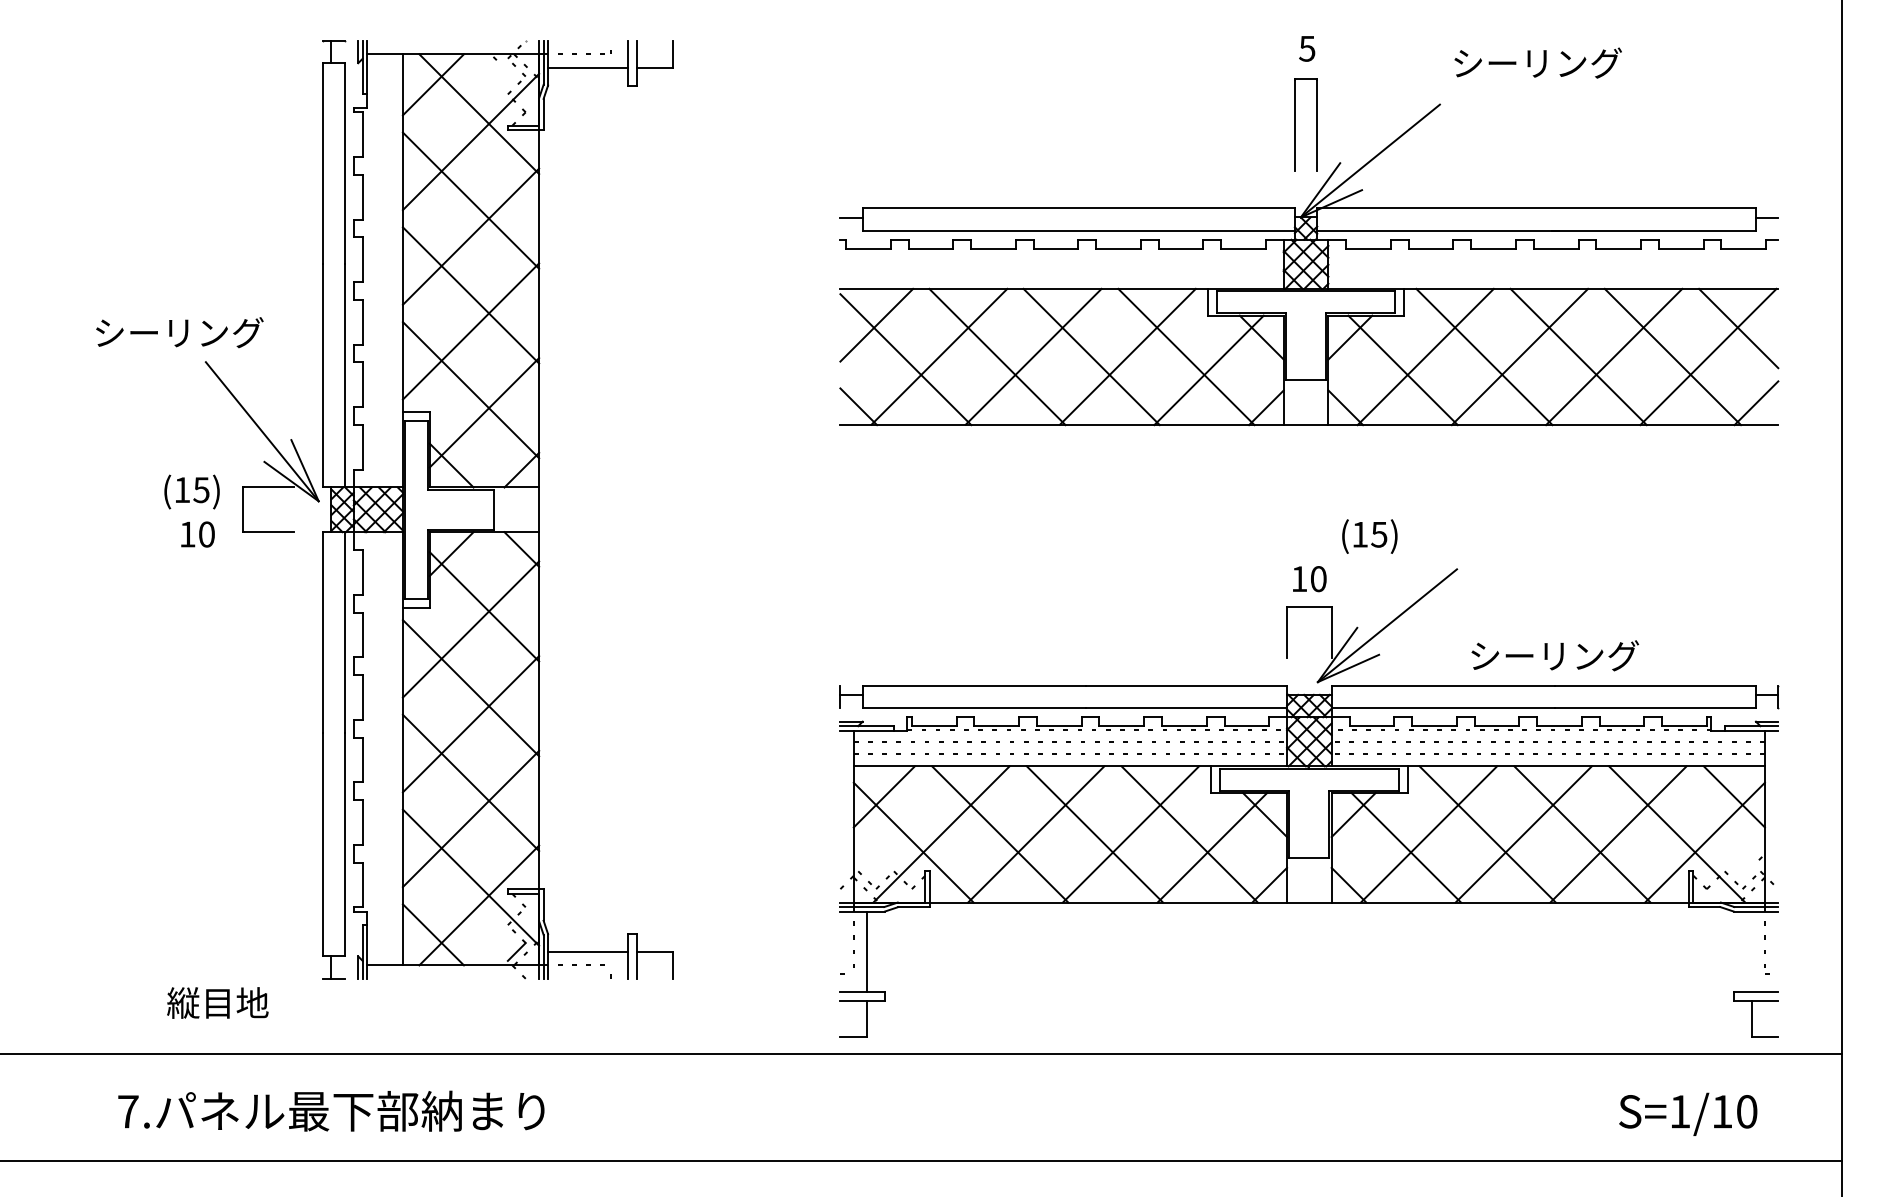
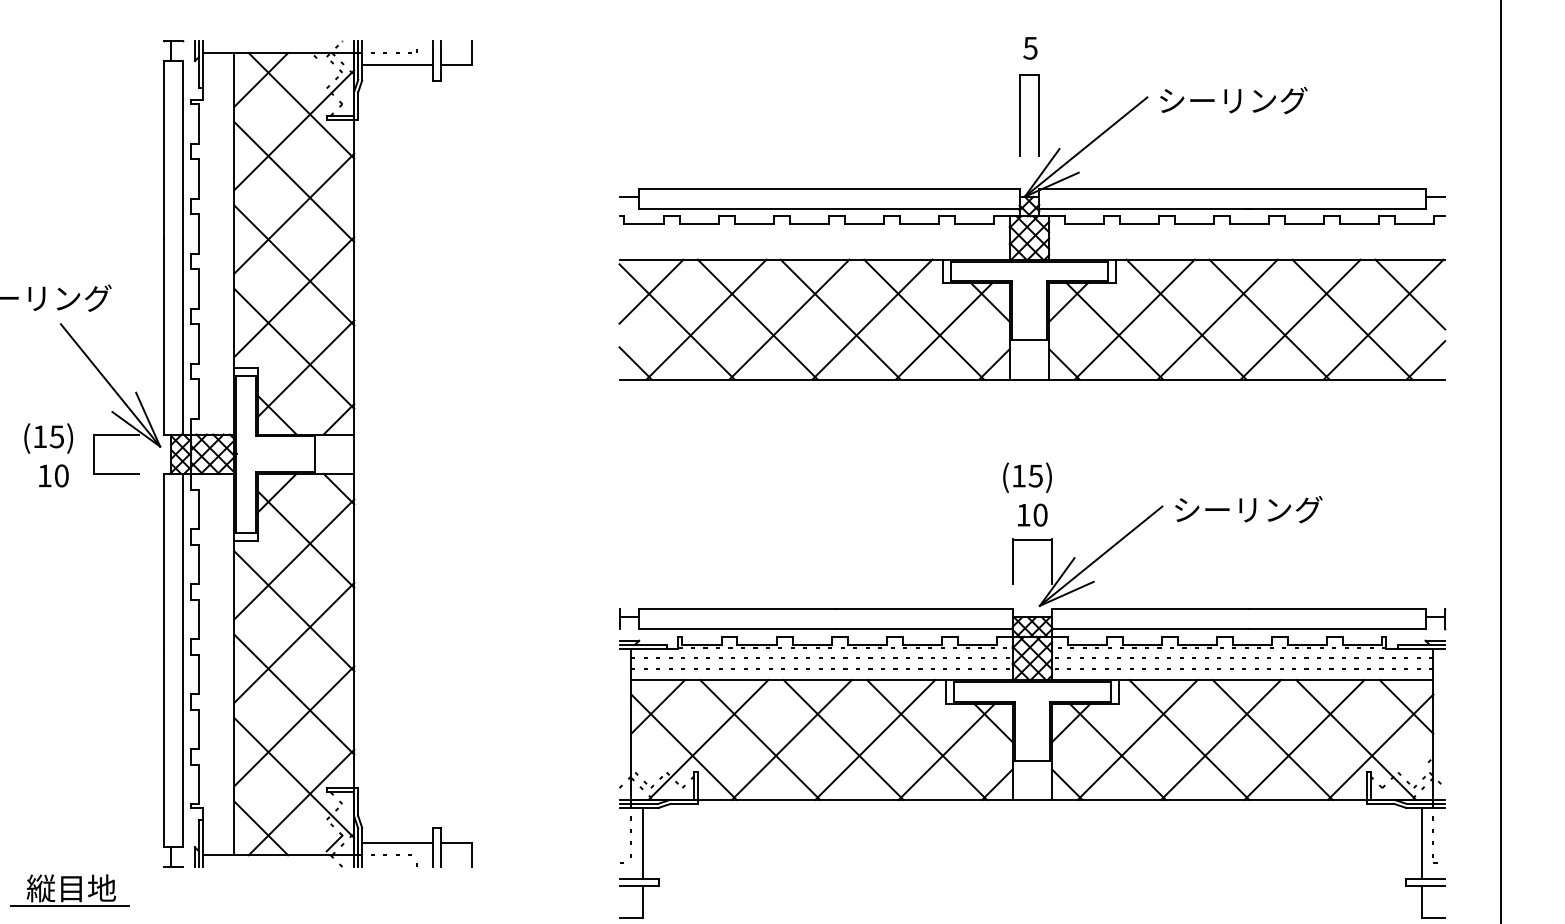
text: (1537, 62) -> (1233, 99), moved
text: (1369, 536) -> (1027, 477), moved
text: (1555, 655) -> (1249, 509), moved
line: (1751, 951) -> (1421, 843), added
line: (215, 1022) -> (69, 905), added

